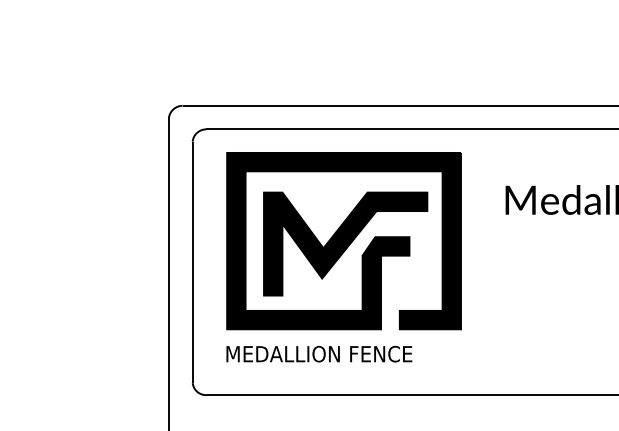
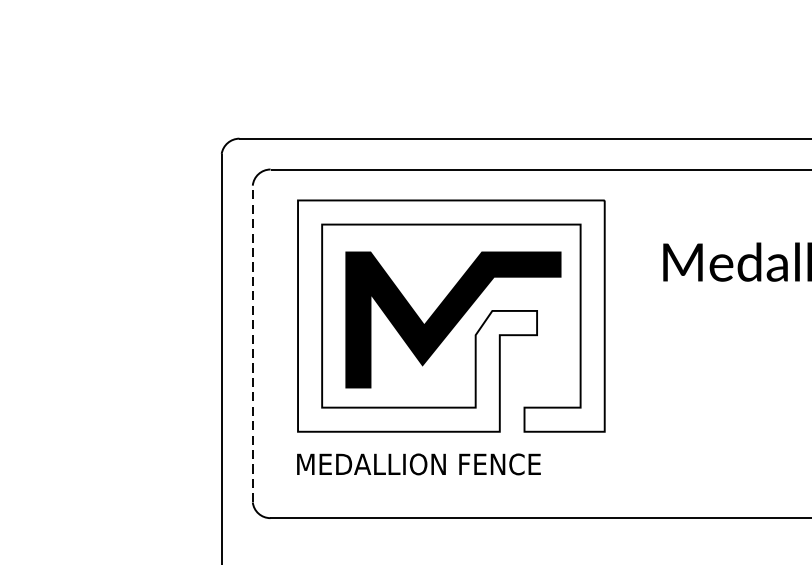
fill: (344, 240) -> (451, 315), removed
line: (192, 262) -> (252, 344), solid -> dashed

